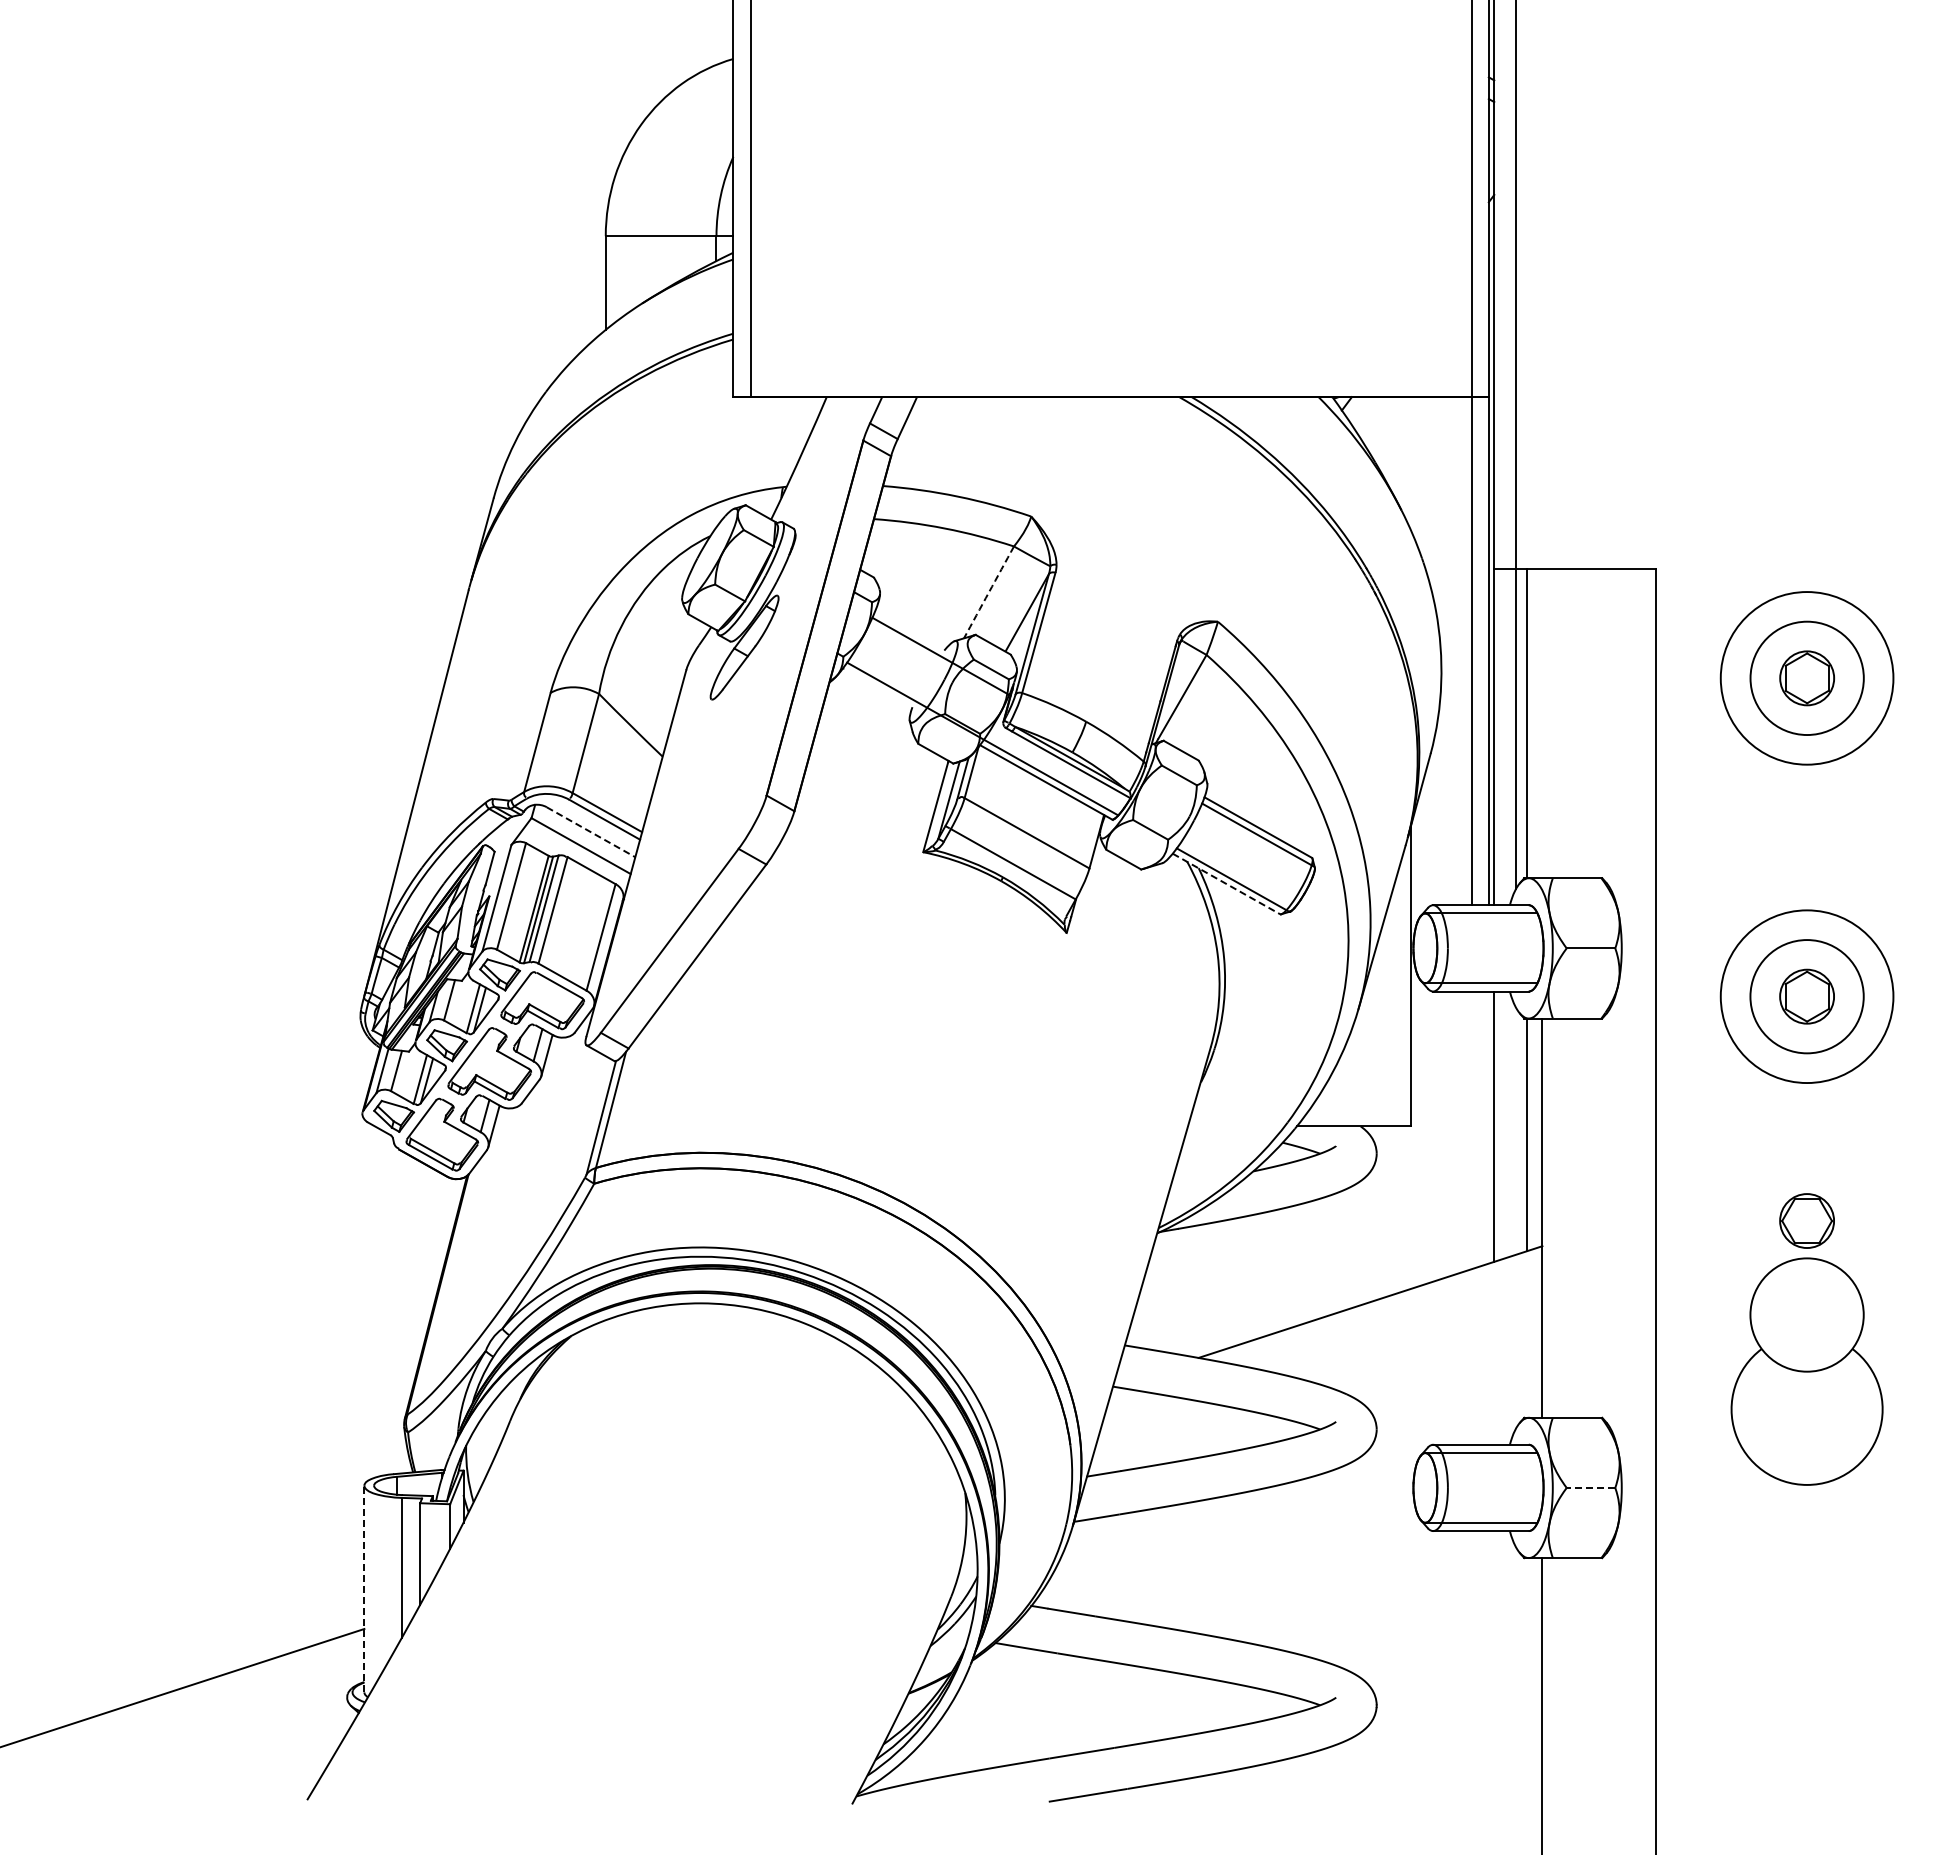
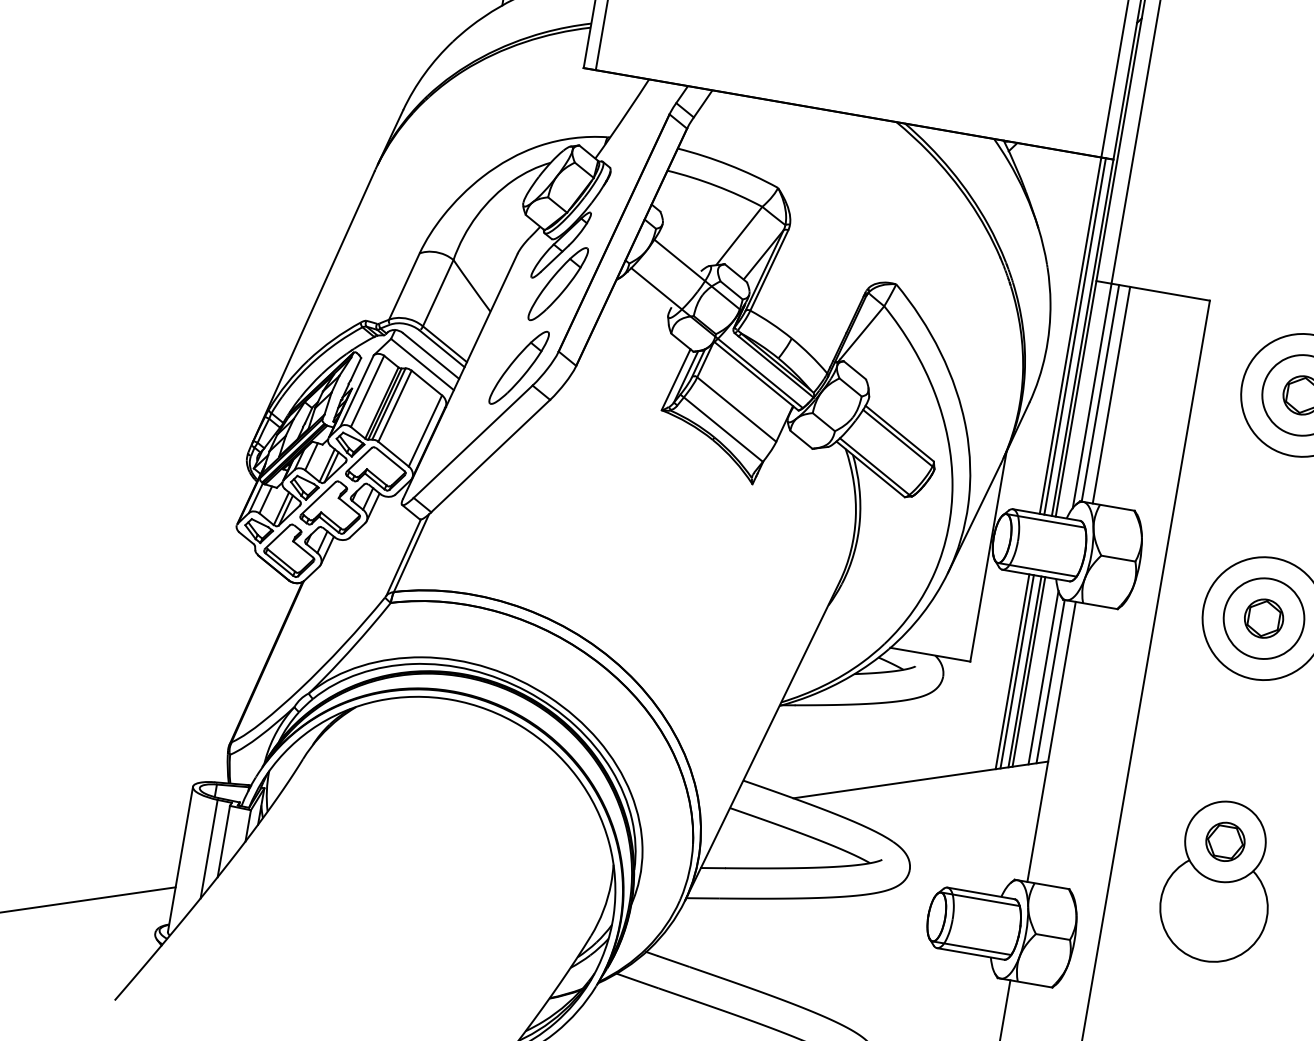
arc: (988, 592) -> (738, 236), dashed -> solid
line: (1478, 651) -> (1075, 336), added
part: (749, 701) -> (558, 283), added
line: (1542, 723) -> (1111, 395), added
part: (715, 827) -> (518, 367), added
line: (591, 832) -> (431, 356), dashed -> solid
line: (1226, 883) -> (870, 468), dashed -> solid
line: (1488, 1127) -> (1024, 671), added
line: (1478, 1129) -> (1017, 672), added
line: (1471, 1130) -> (1012, 671), added
line: (1515, 1130) -> (1043, 677), added
part: (1806, 1220) -> (1225, 841), moved
line: (1590, 1487) -> (1052, 936), dashed -> solid
line: (364, 1588) -> (180, 858), dashed -> solid

